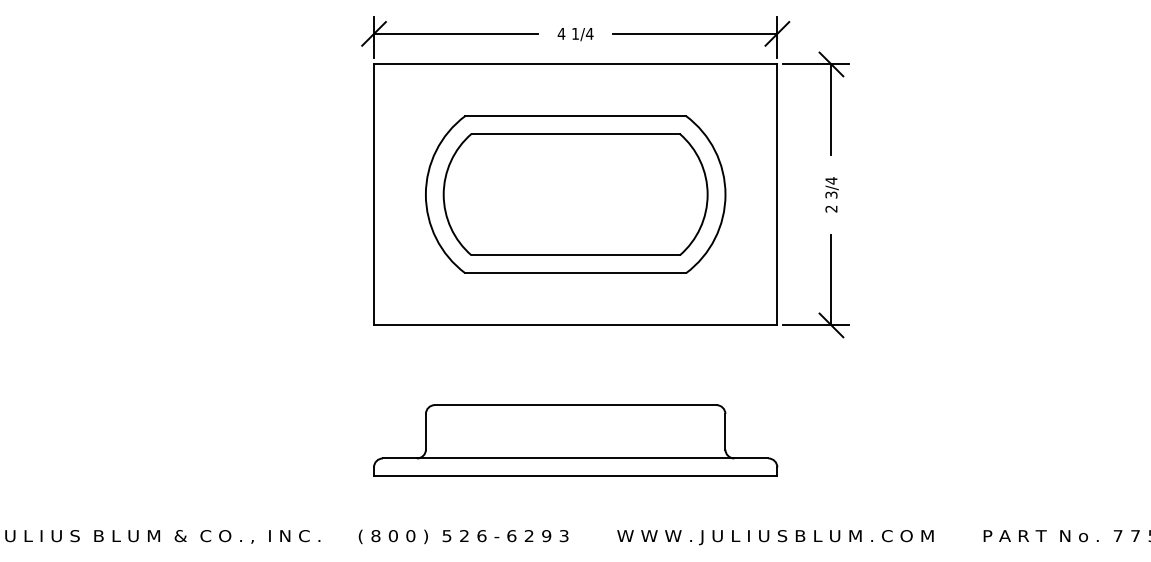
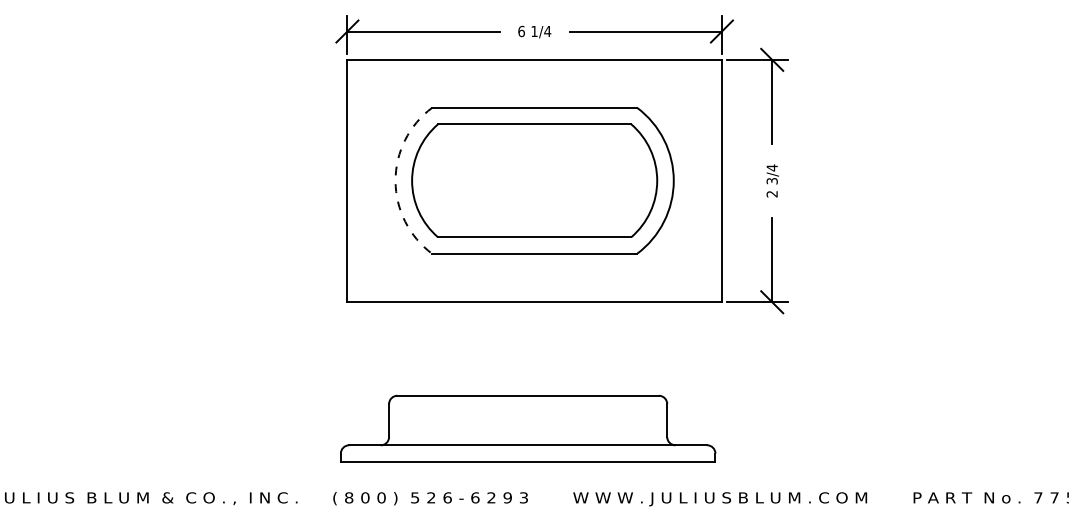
text: (561, 33) -> (521, 31), 4 -> 6
arc: (425, 194) -> (395, 180), solid -> dashed
part: (575, 440) -> (527, 428), moved

